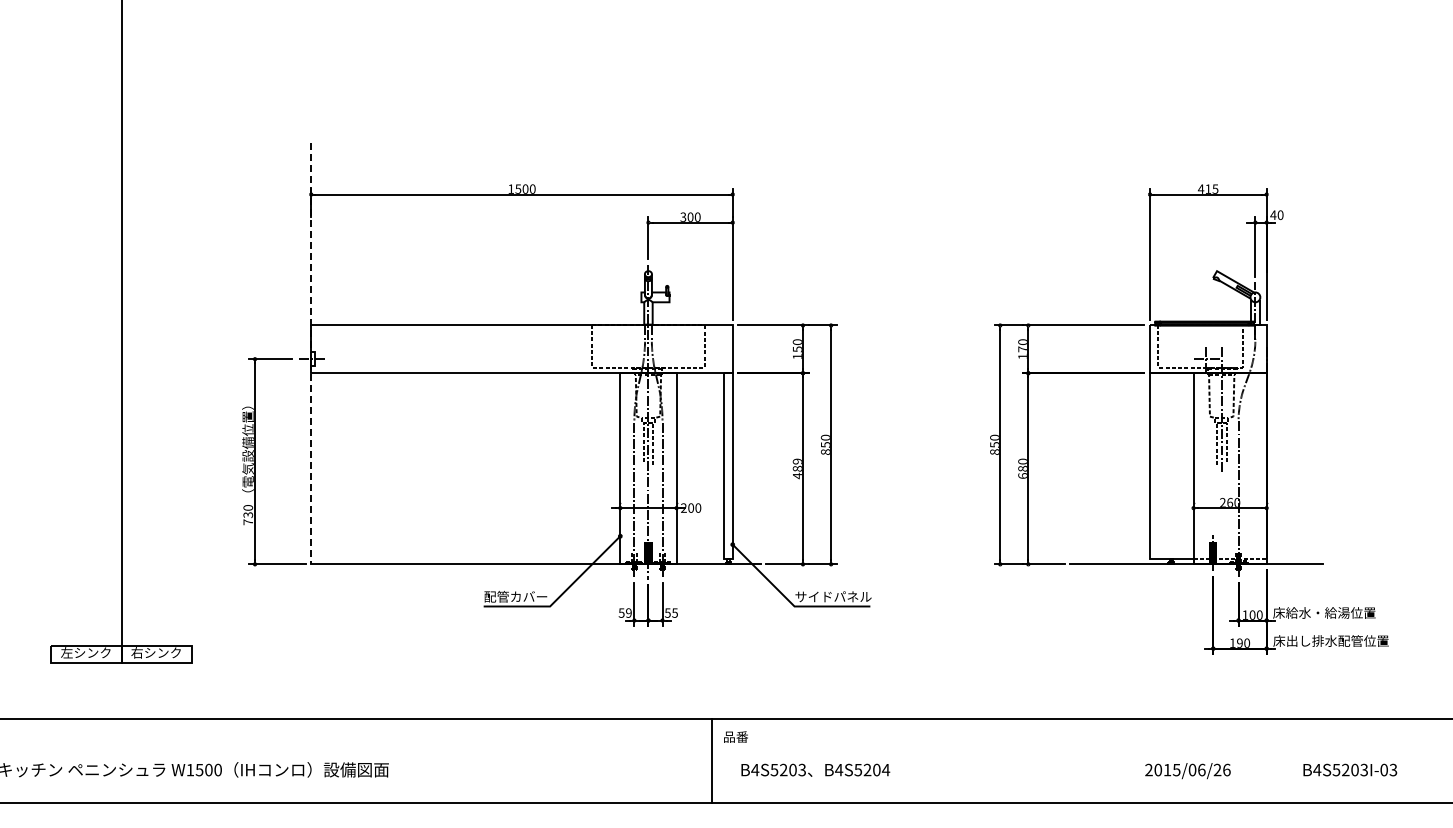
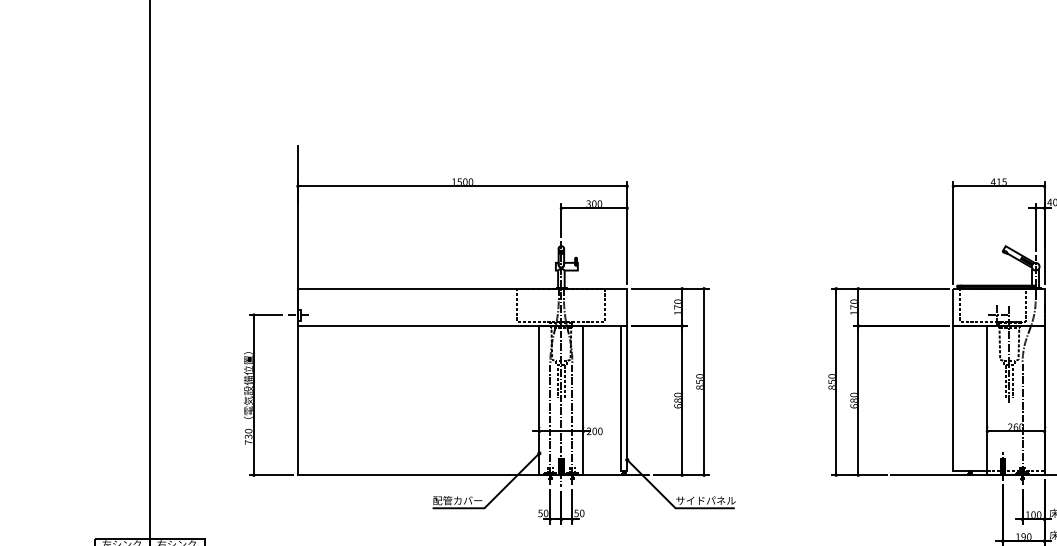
text: (797, 349) -> (677, 307), 150 -> 170
line: (311, 353) -> (298, 310), dashed -> solid
text: (796, 468) -> (677, 400), 489 -> 680
text: (628, 612) -> (545, 512), 59 -> 50
text: (674, 612) -> (581, 512), 55 -> 50

